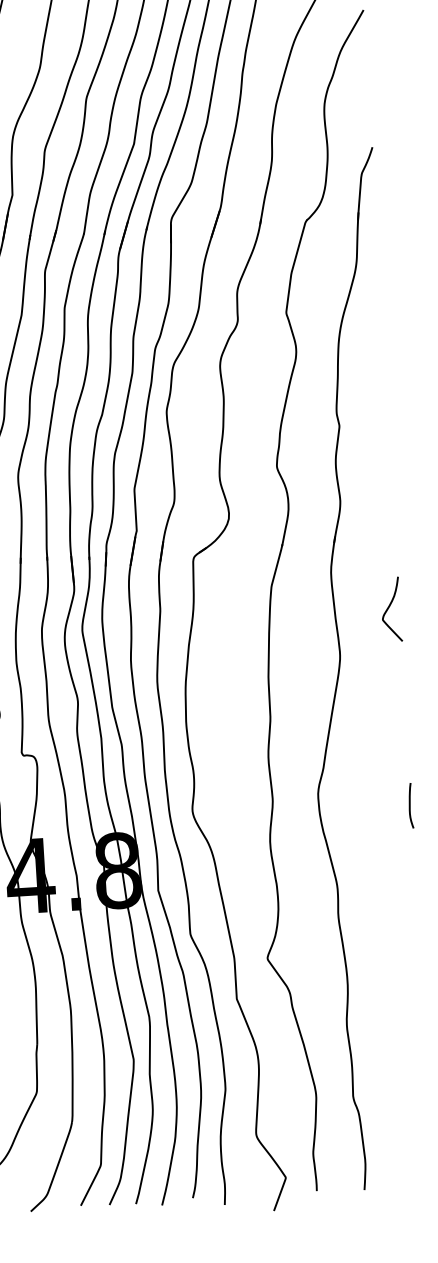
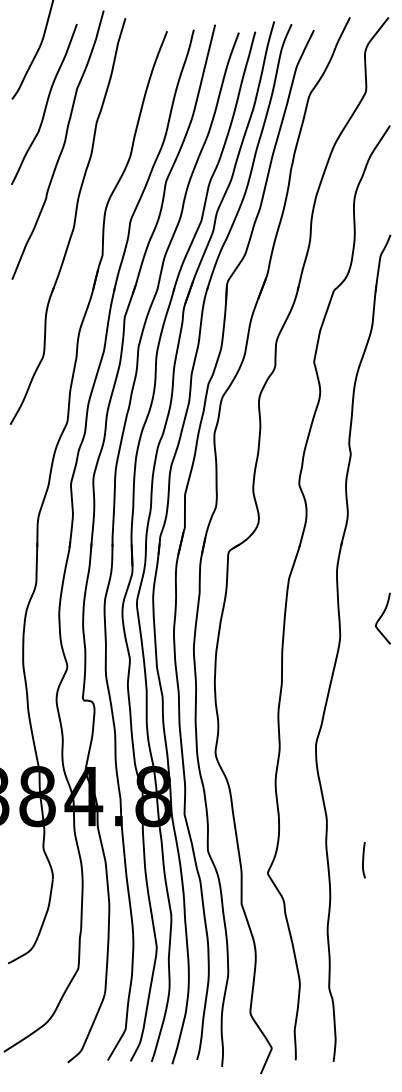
curve: (389, 608) -> (381, 617), moved
curve: (410, 806) -> (363, 860), moved

